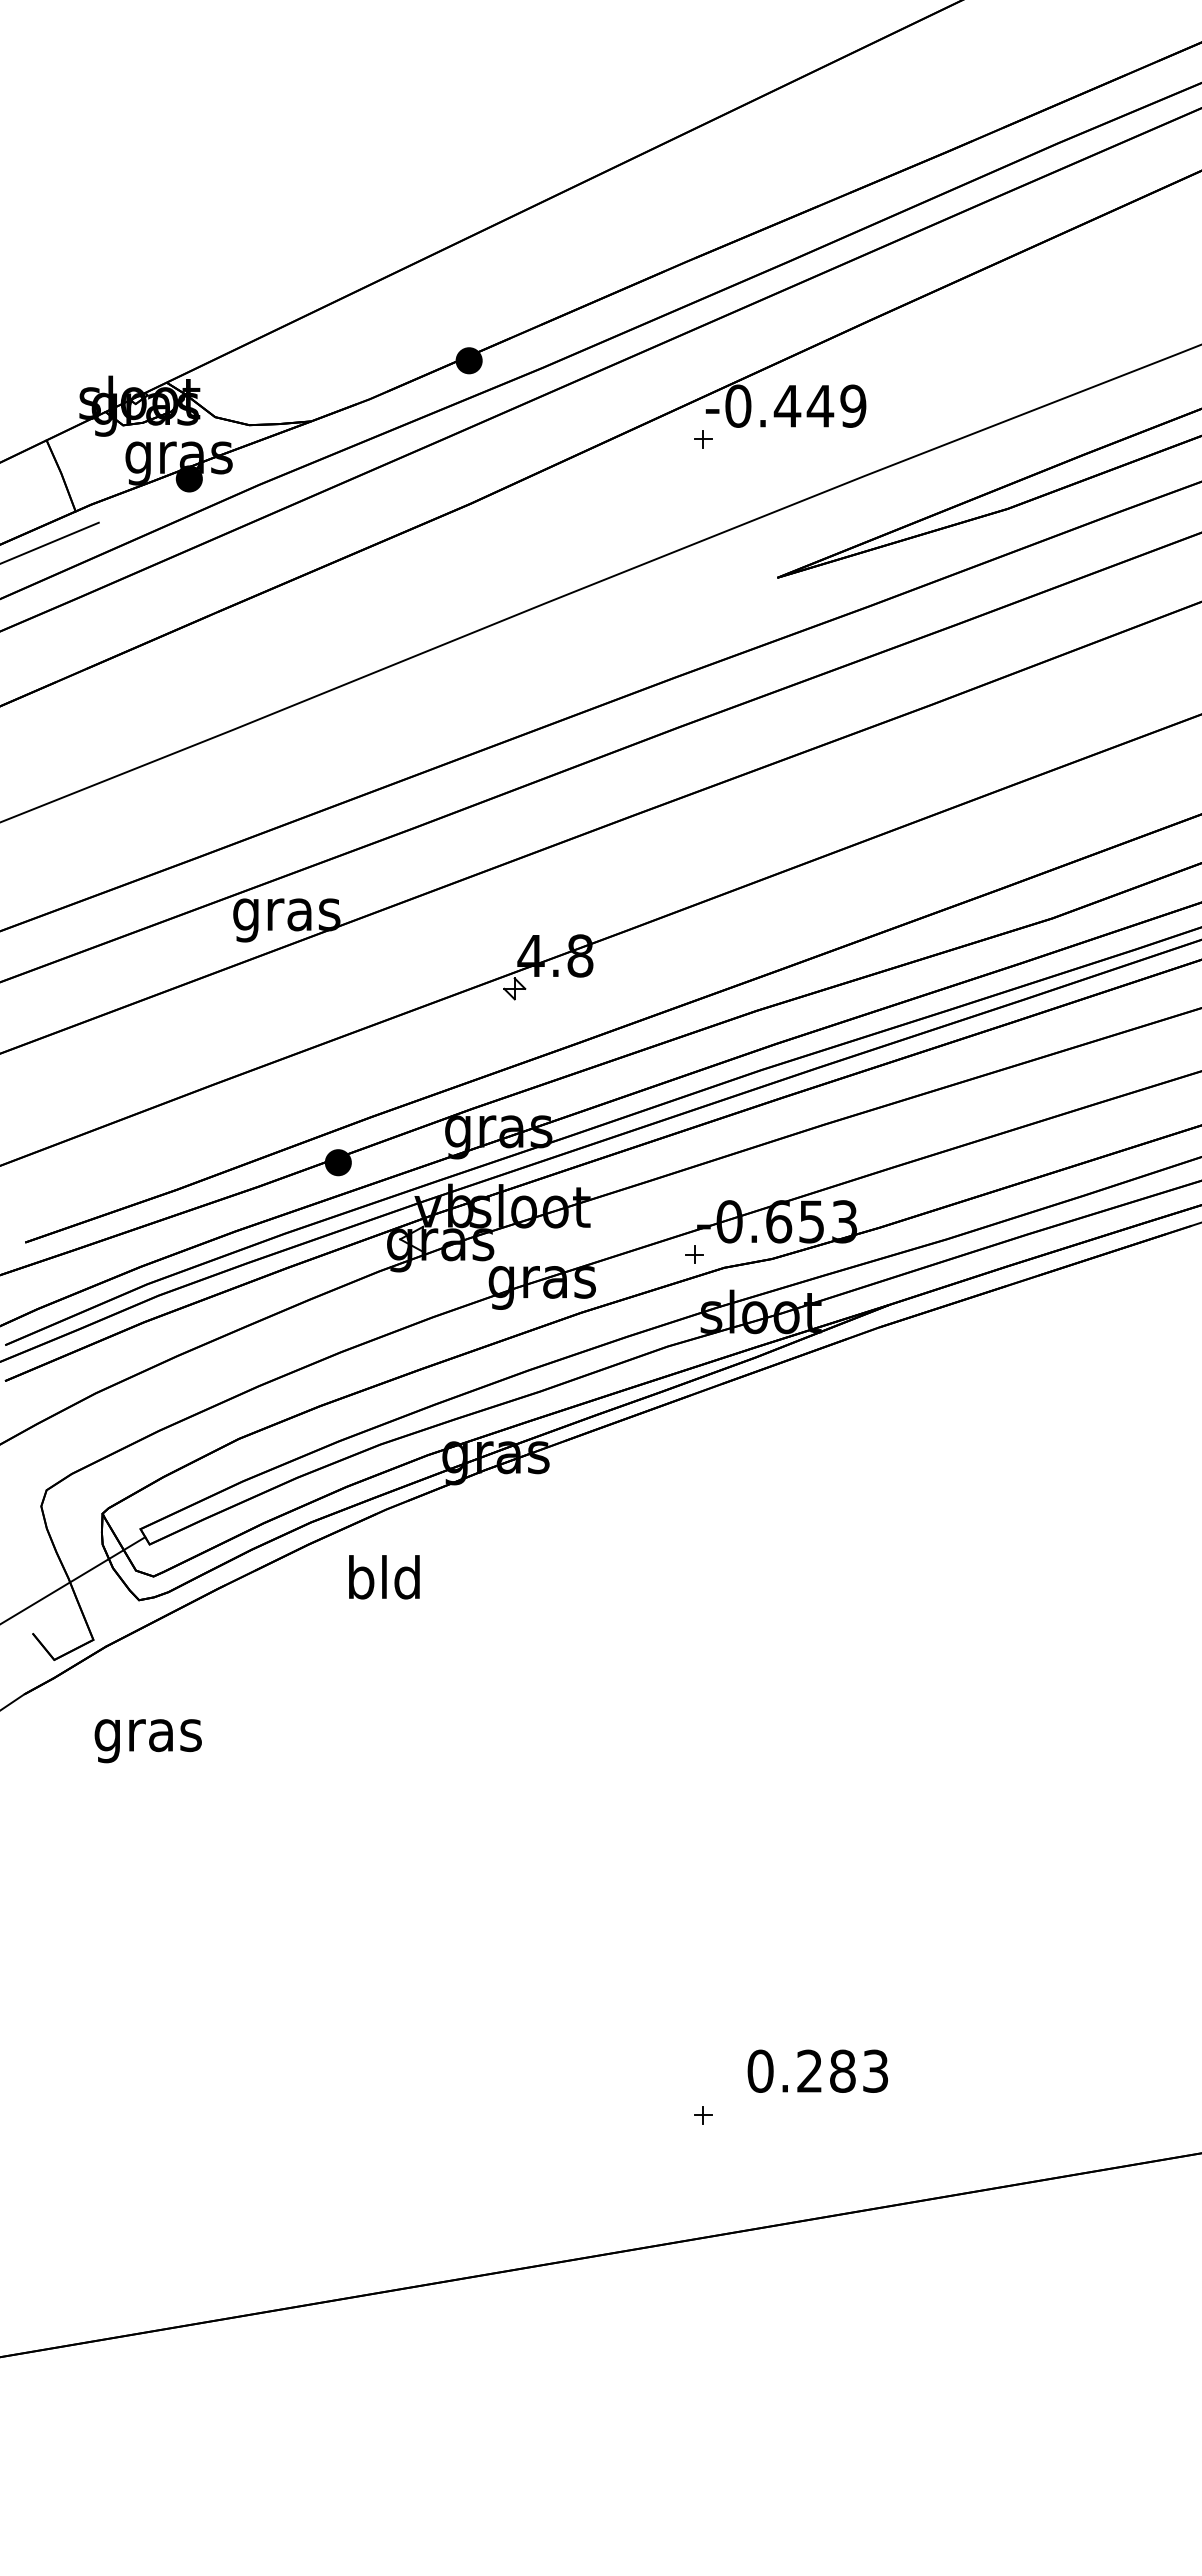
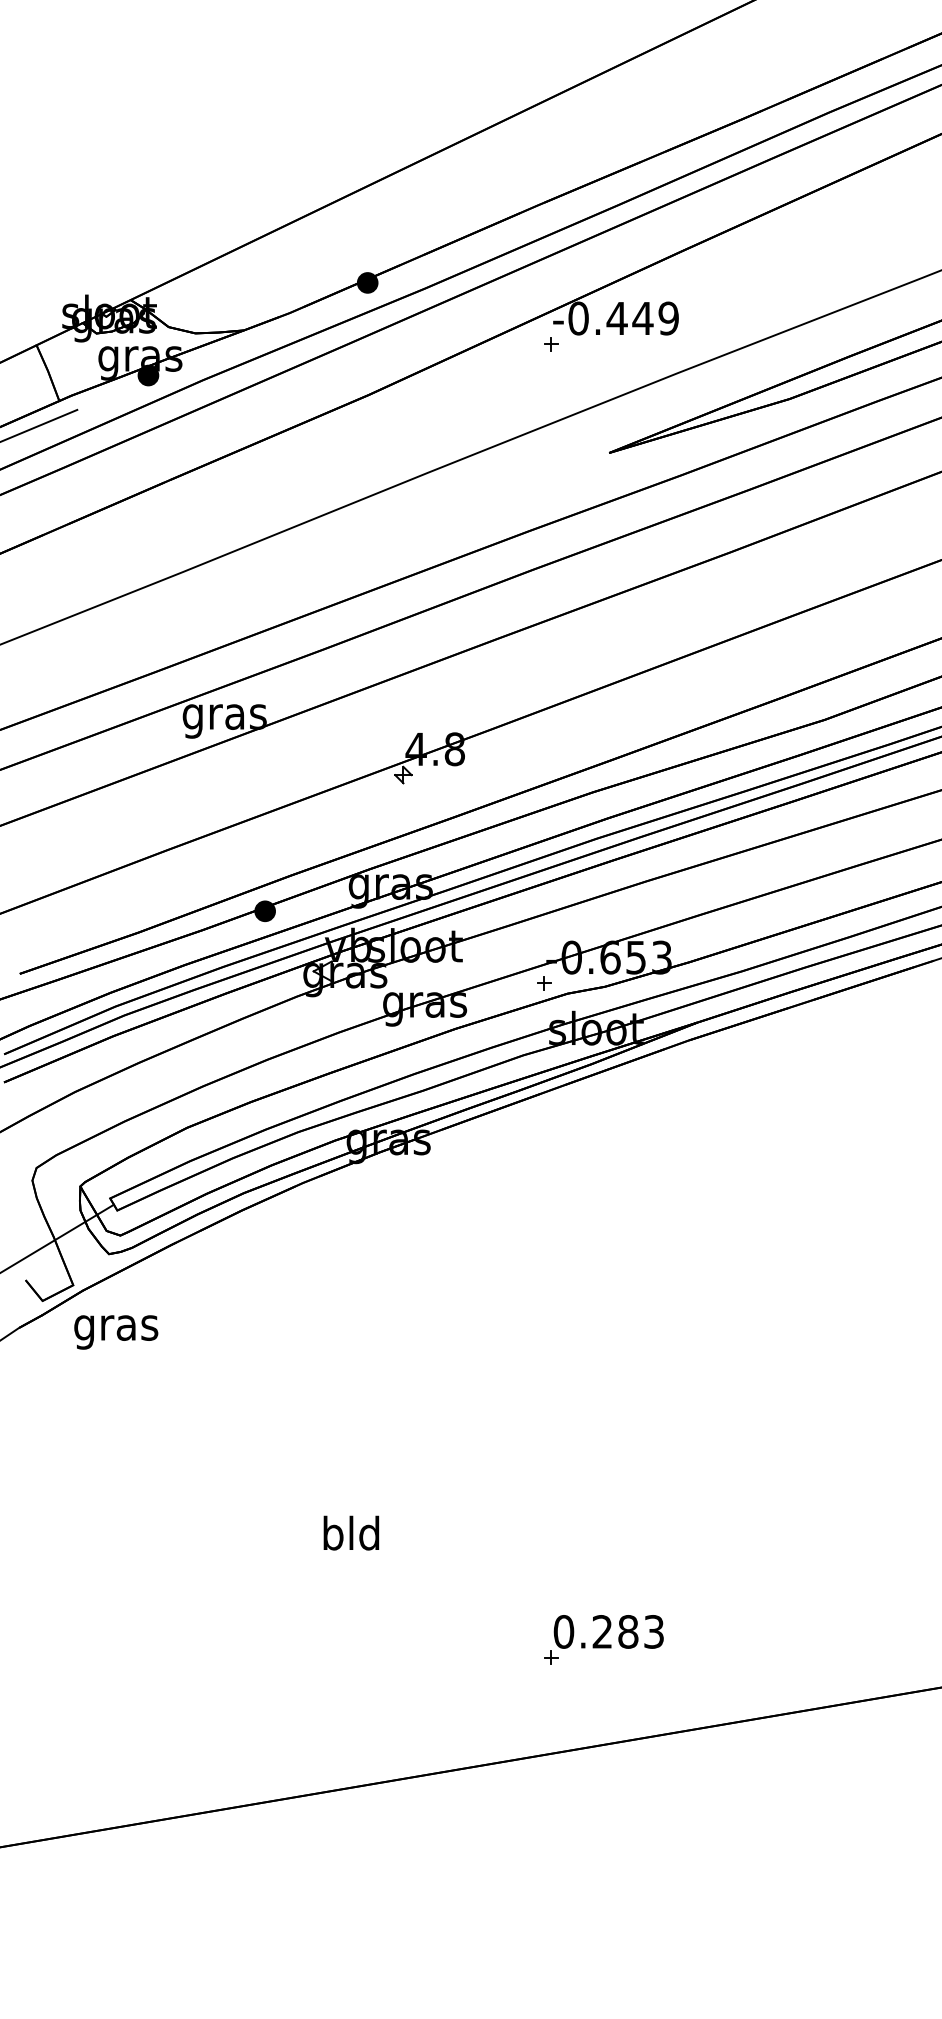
text: (384, 1577) -> (351, 1533), moved
text: (147, 1741) -> (115, 1332), moved
text: (817, 2070) -> (608, 1631), moved

